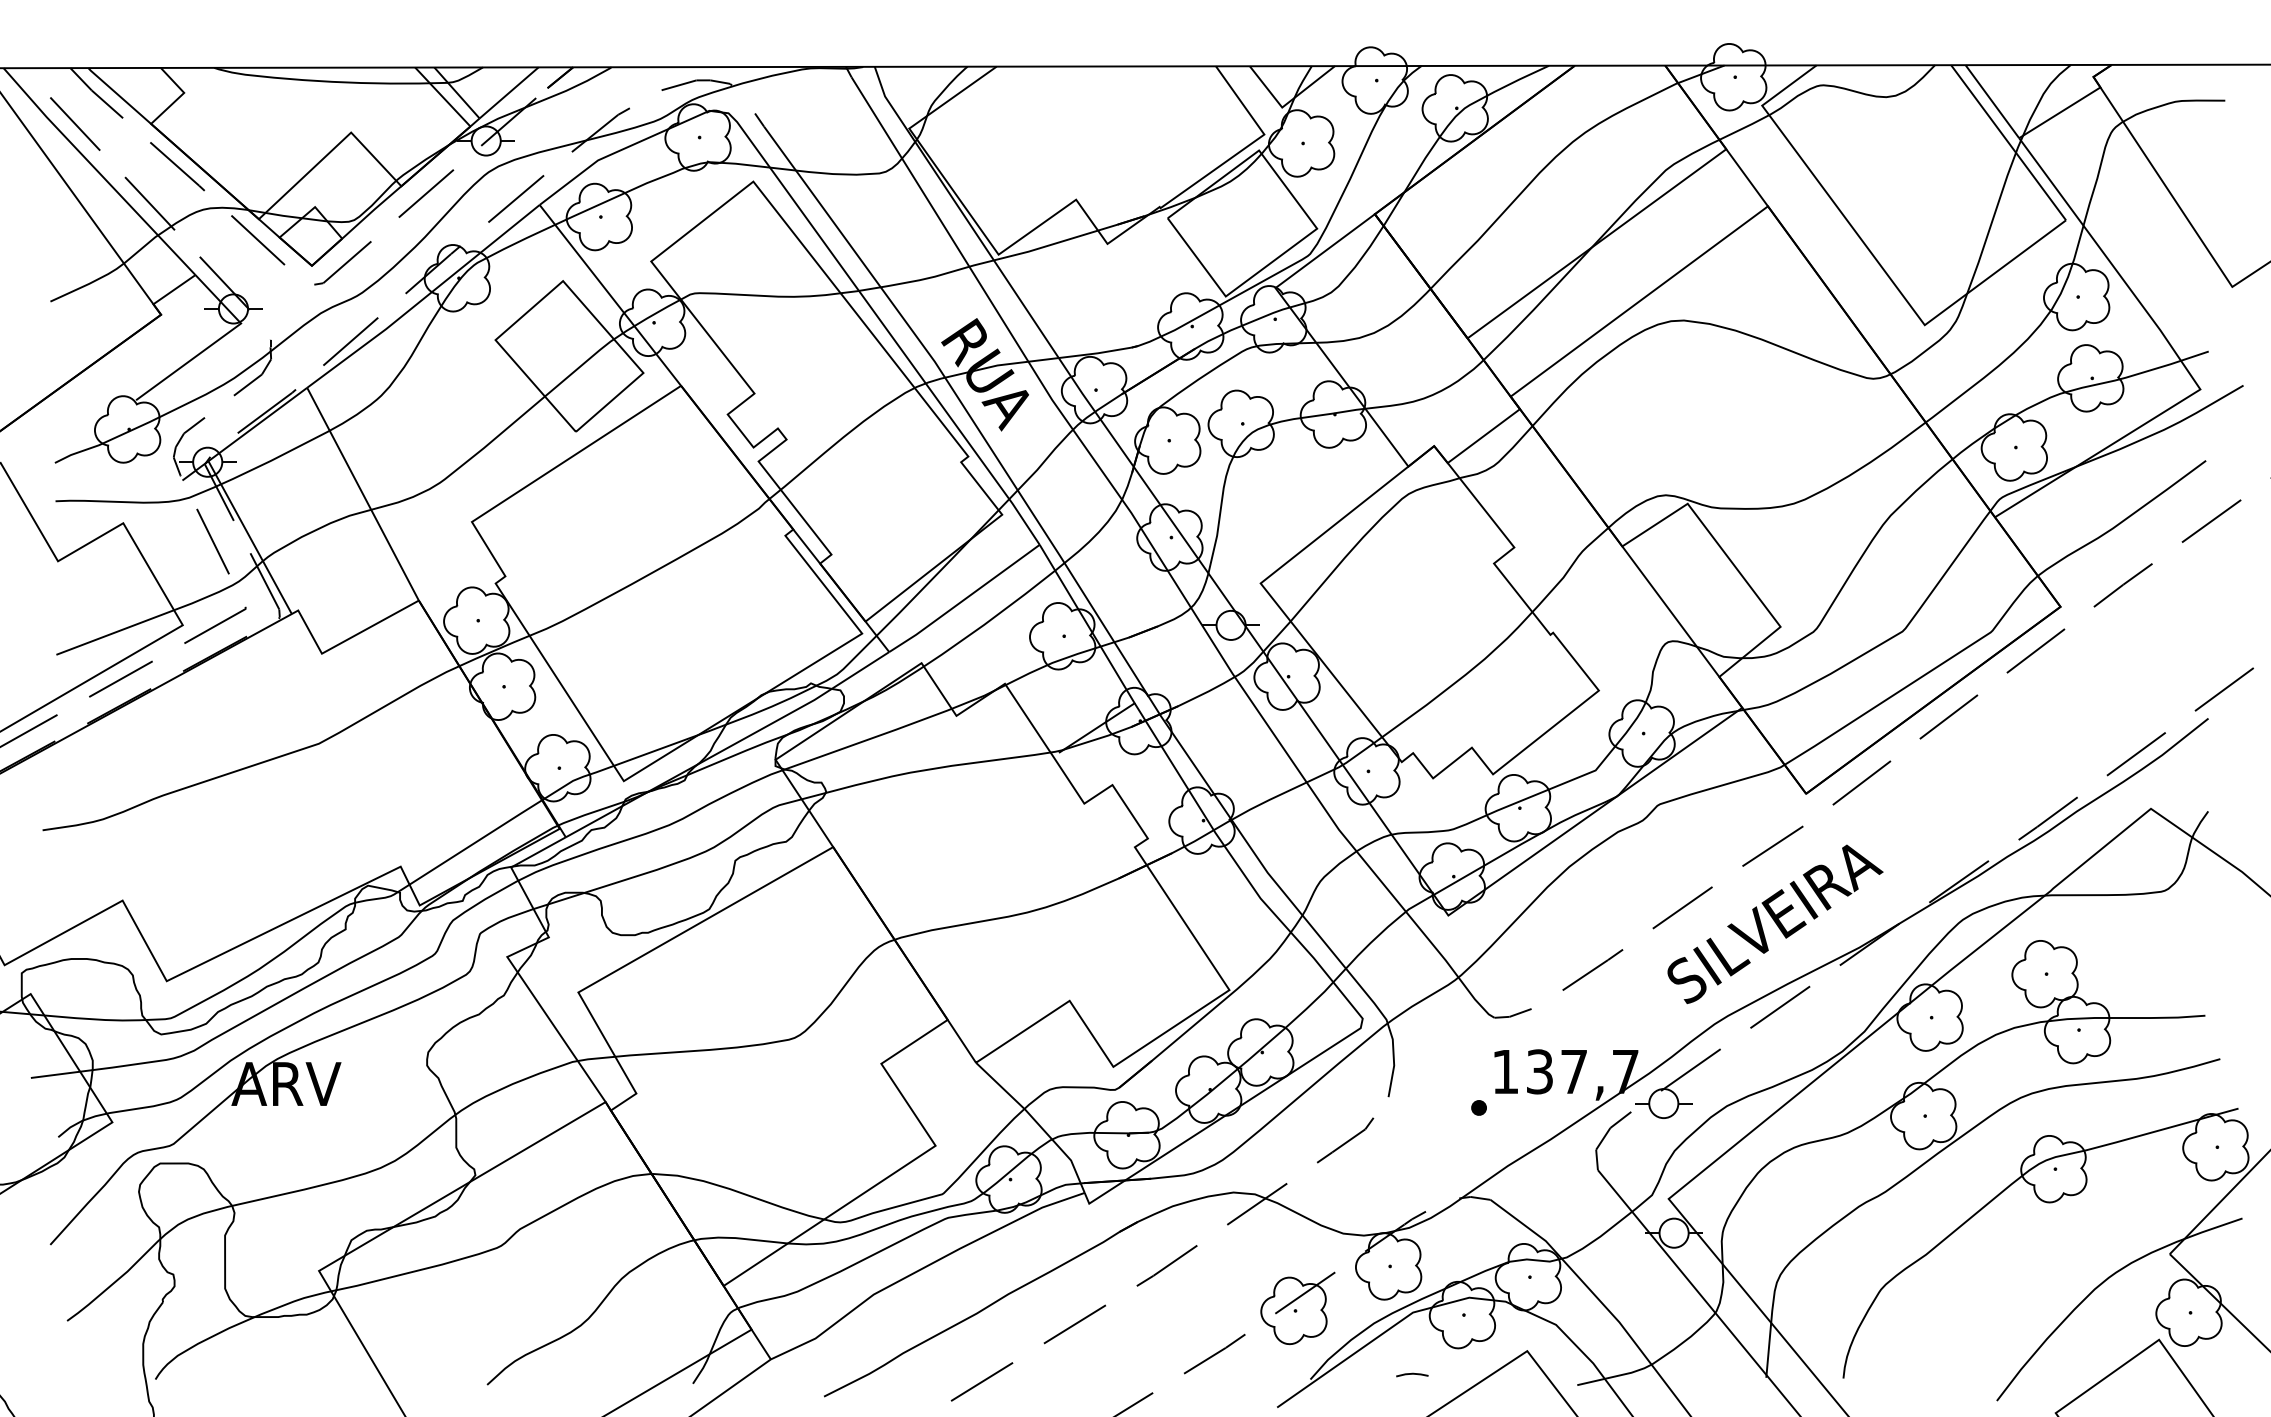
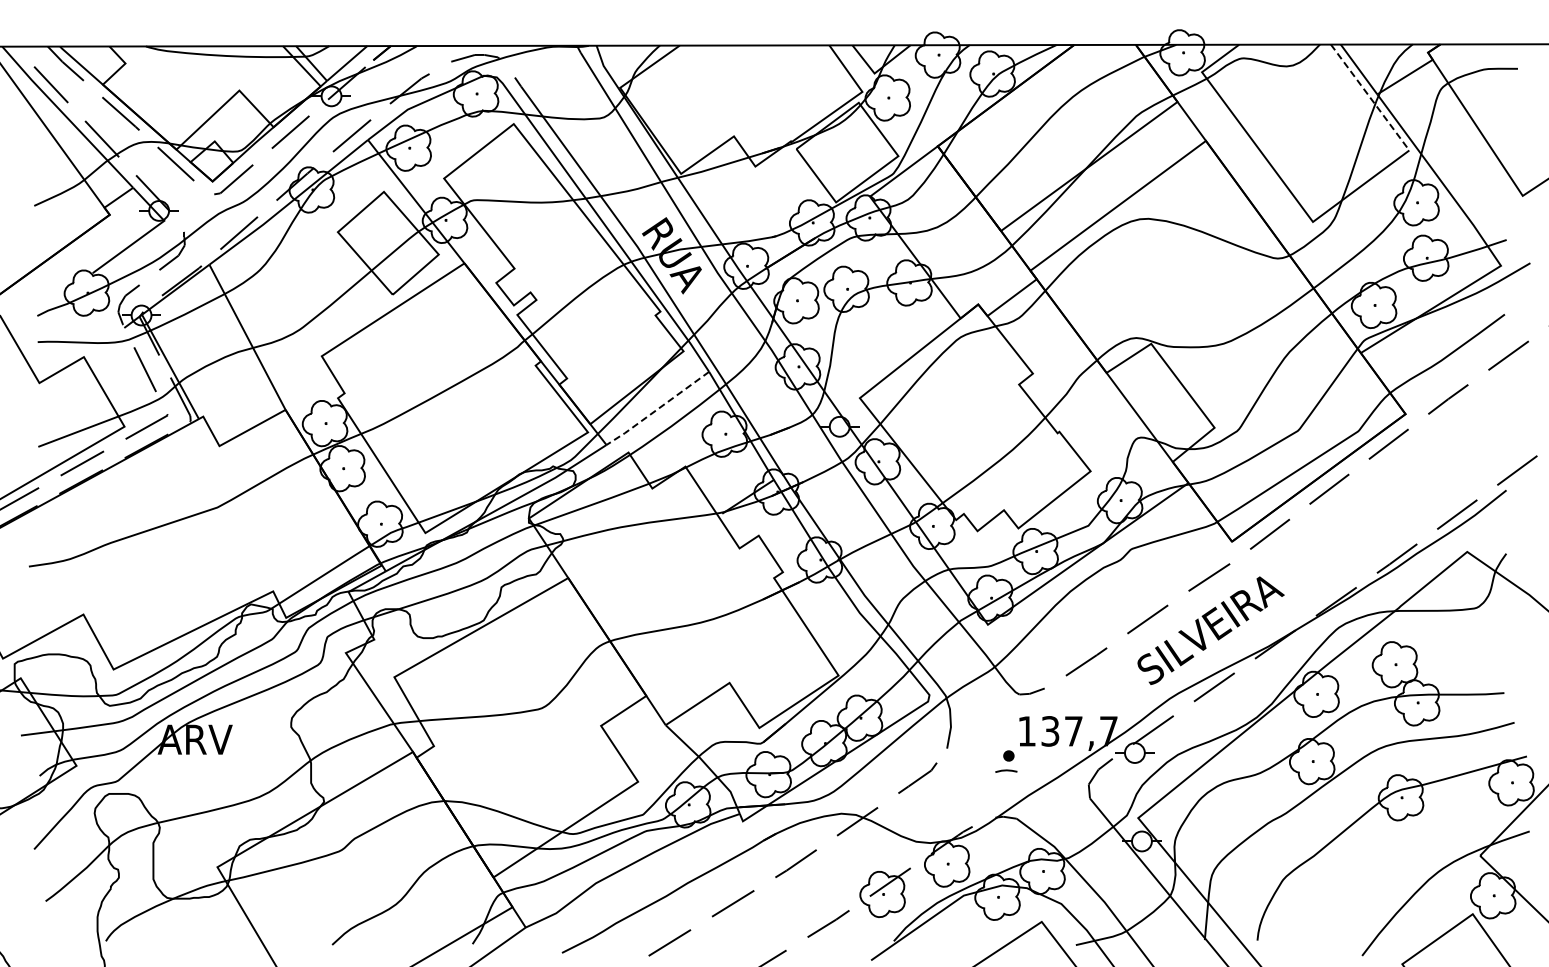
line: (2009, 142) -> (1370, 97), solid -> dashed
line: (964, 600) -> (657, 409), solid -> dashed
line: (1412, 1373) -> (1006, 770), moved

